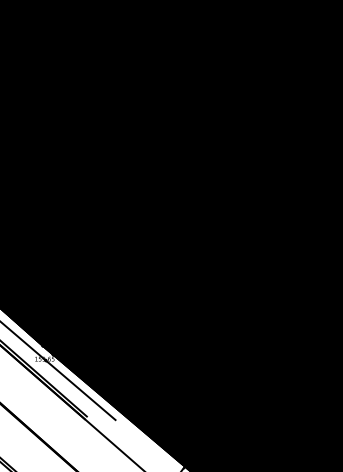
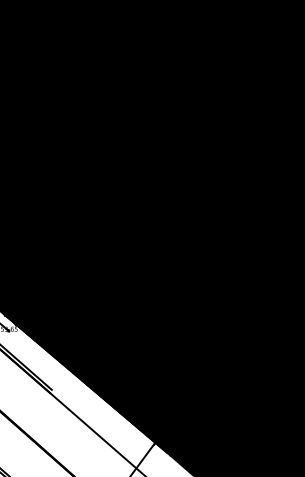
line: (80, 390) -> (45, 362), removed

